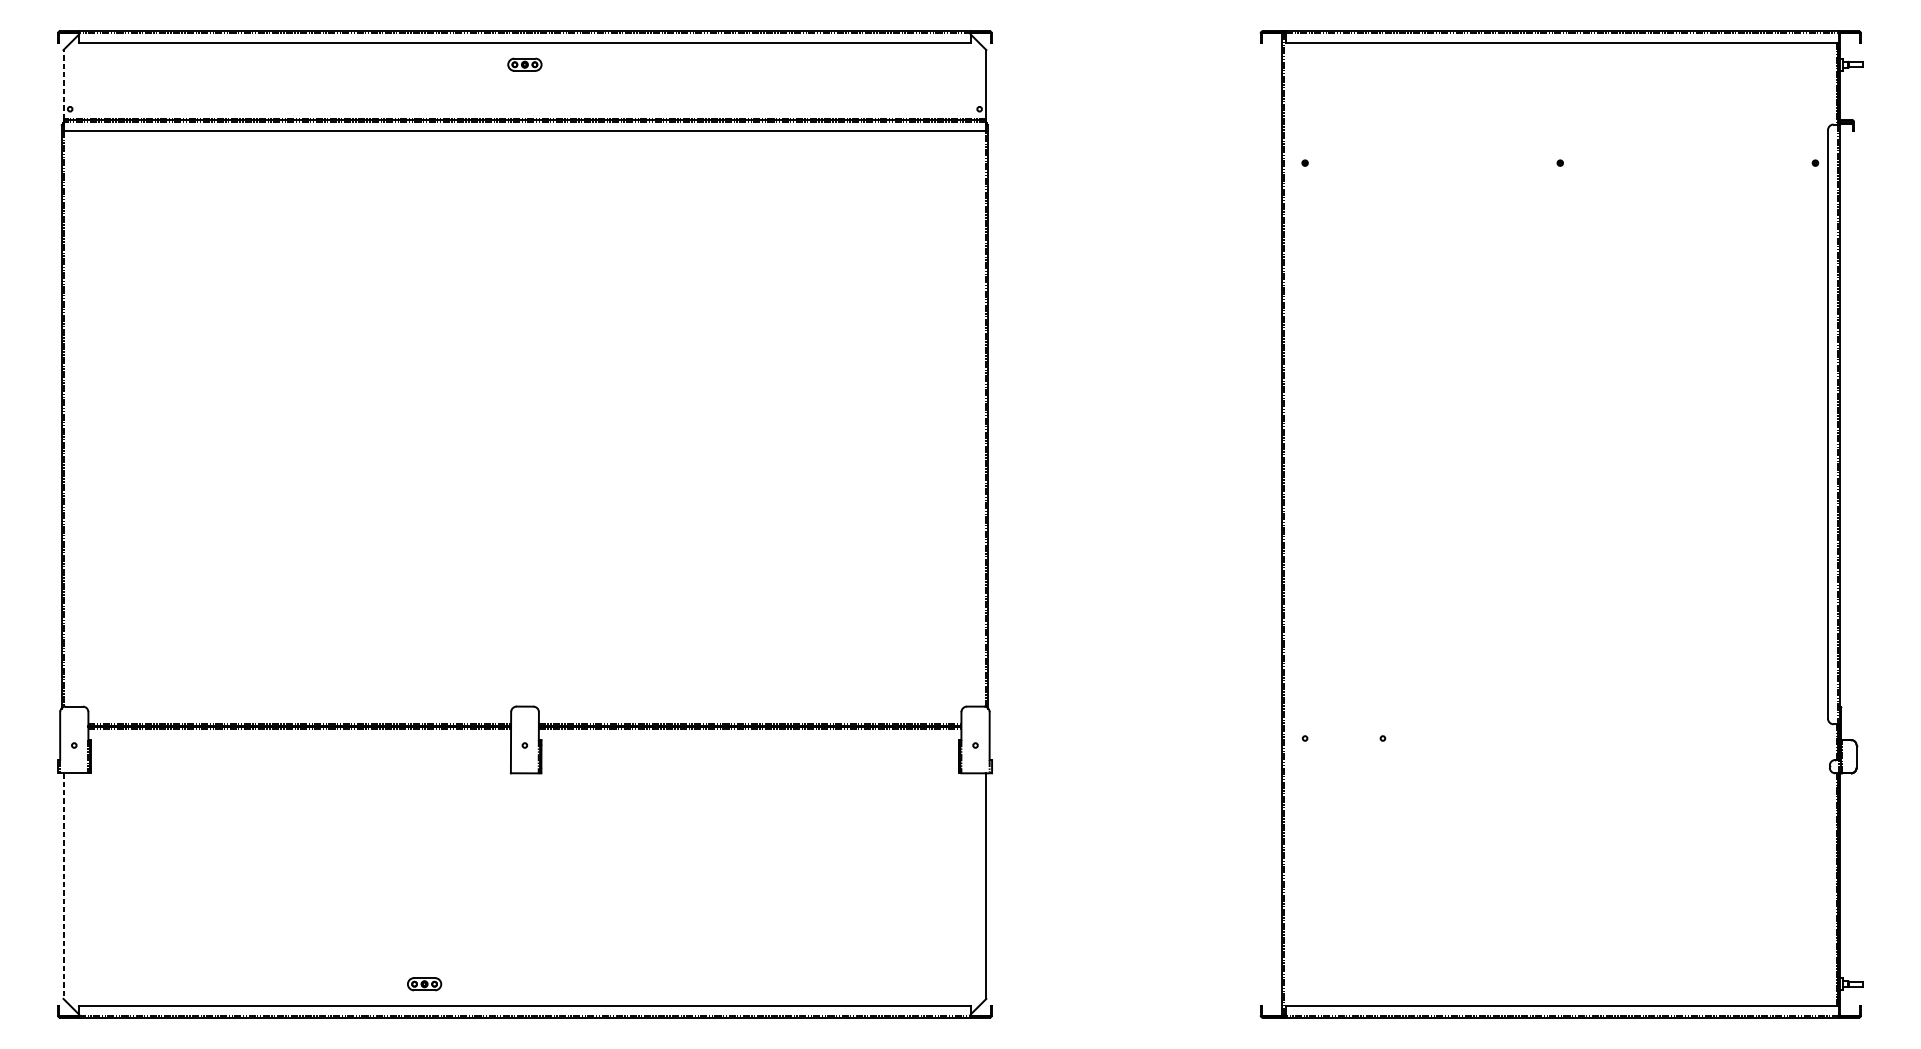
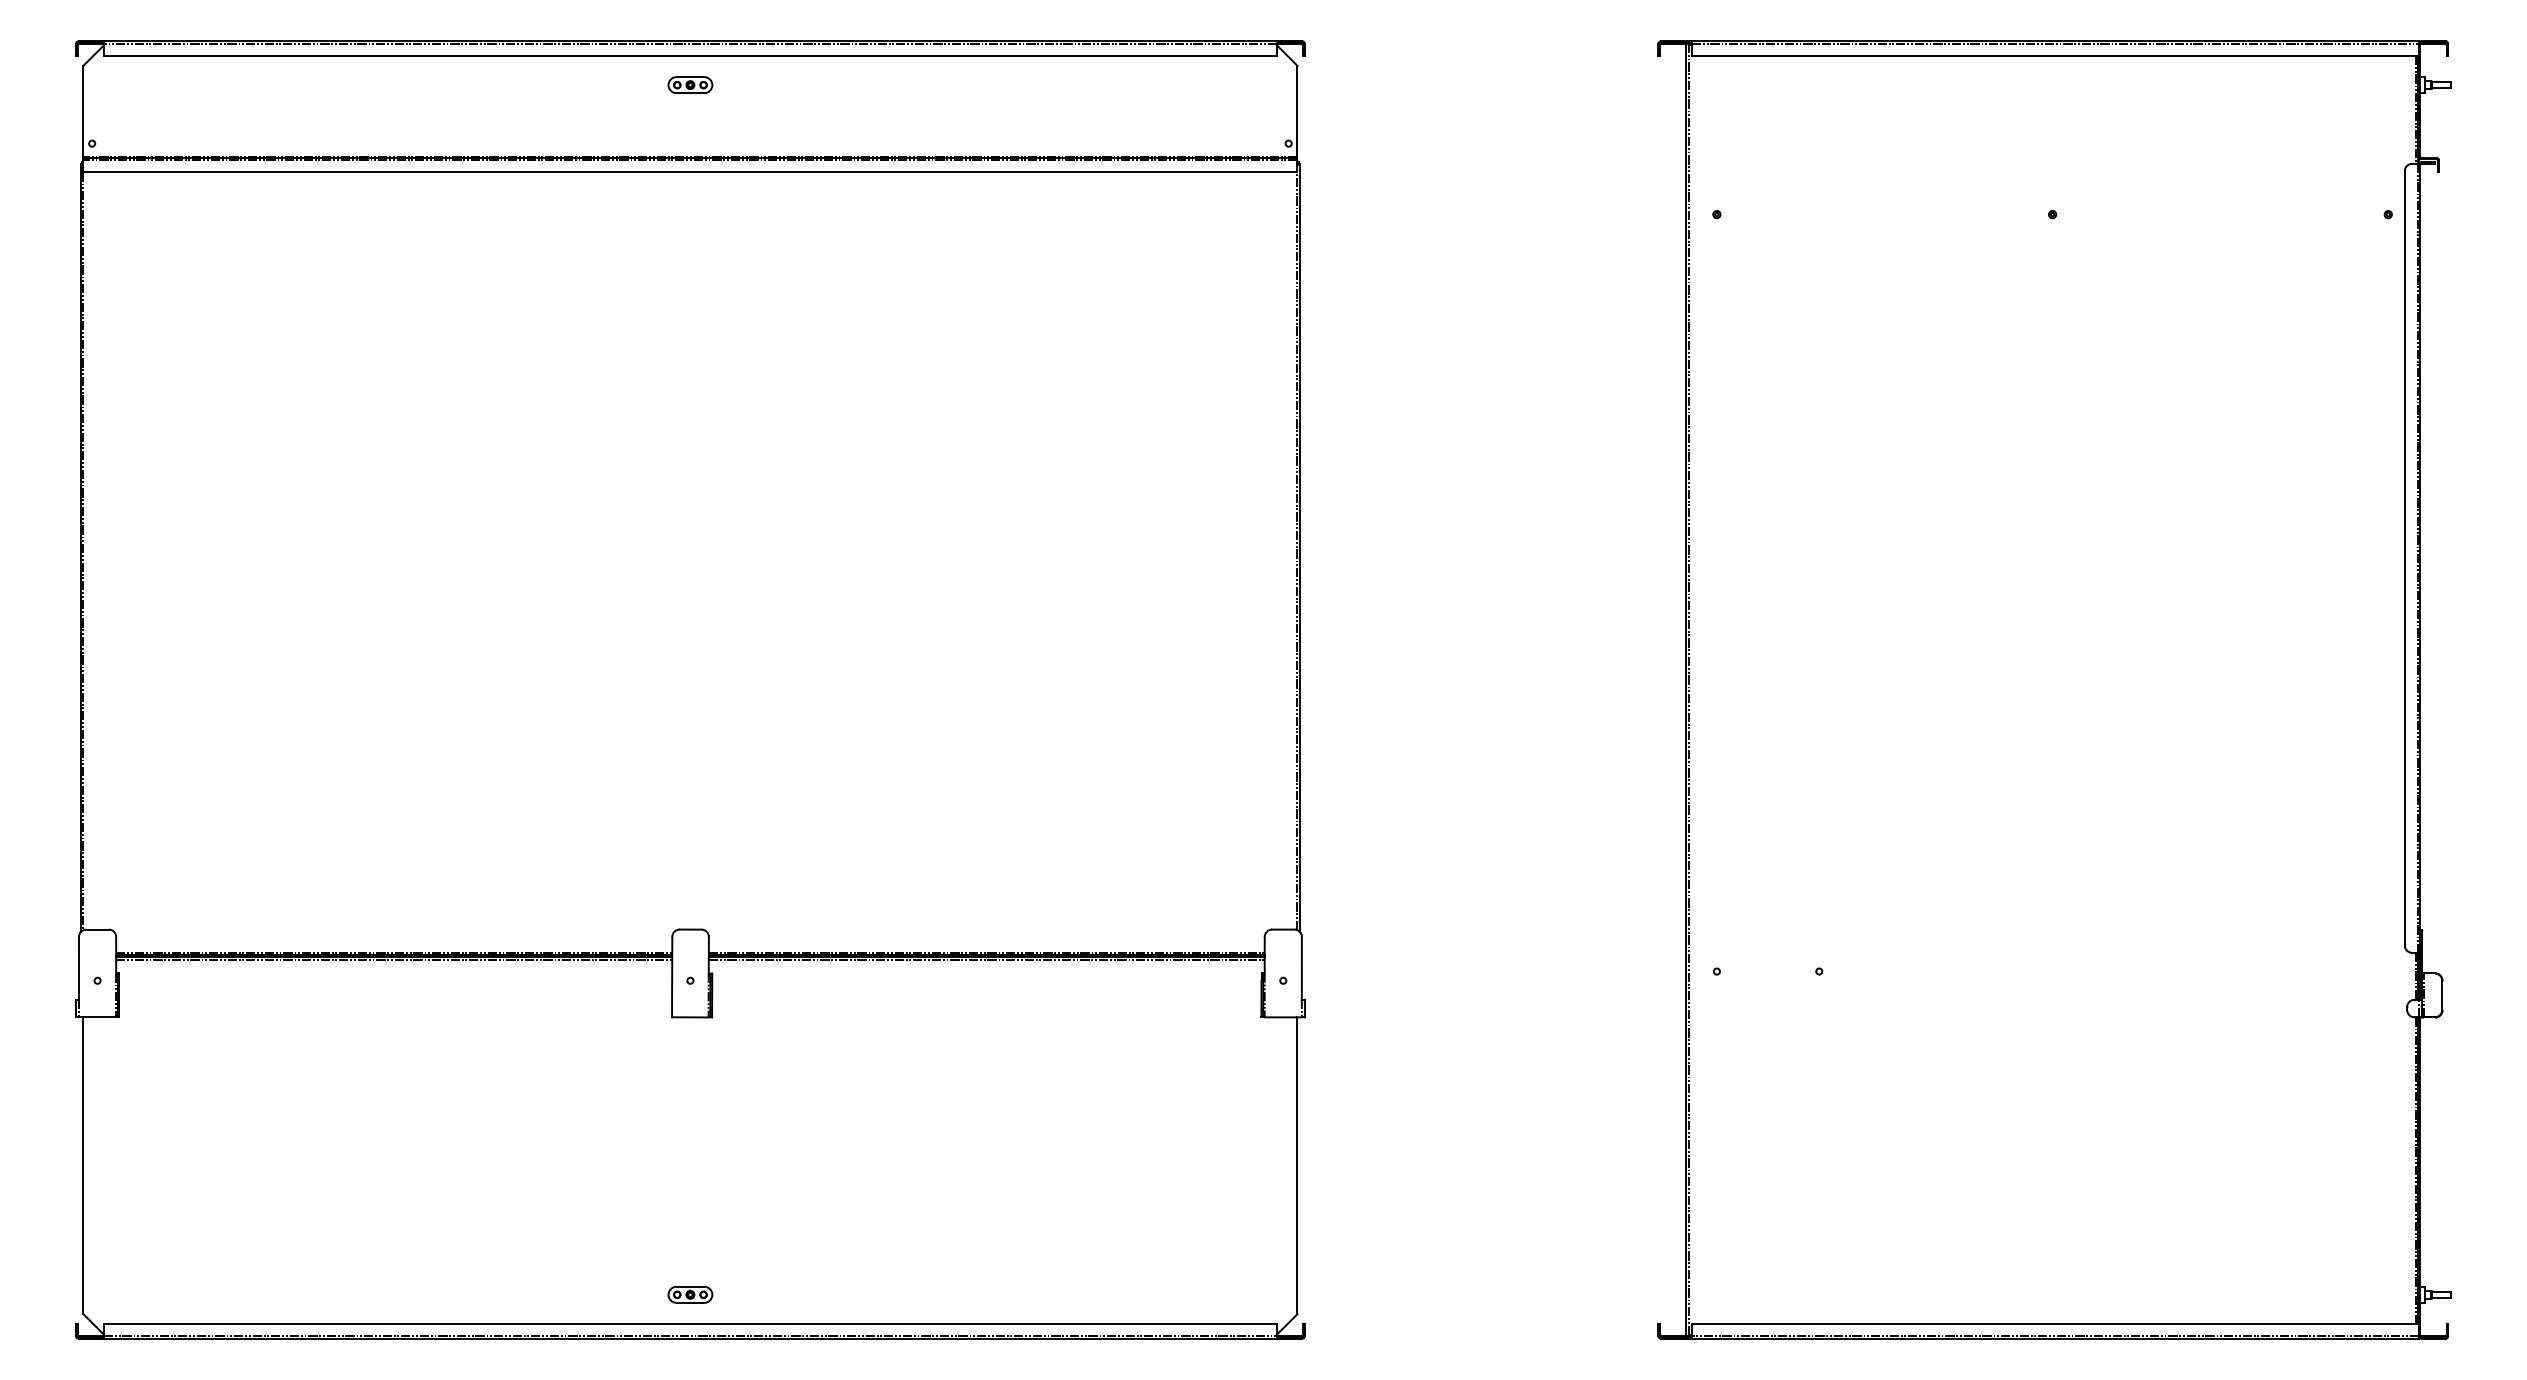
line: (63, 84) -> (83, 110), dashed -> solid
line: (63, 886) -> (83, 1166), dashed -> solid
part: (424, 983) -> (690, 1294), moved

